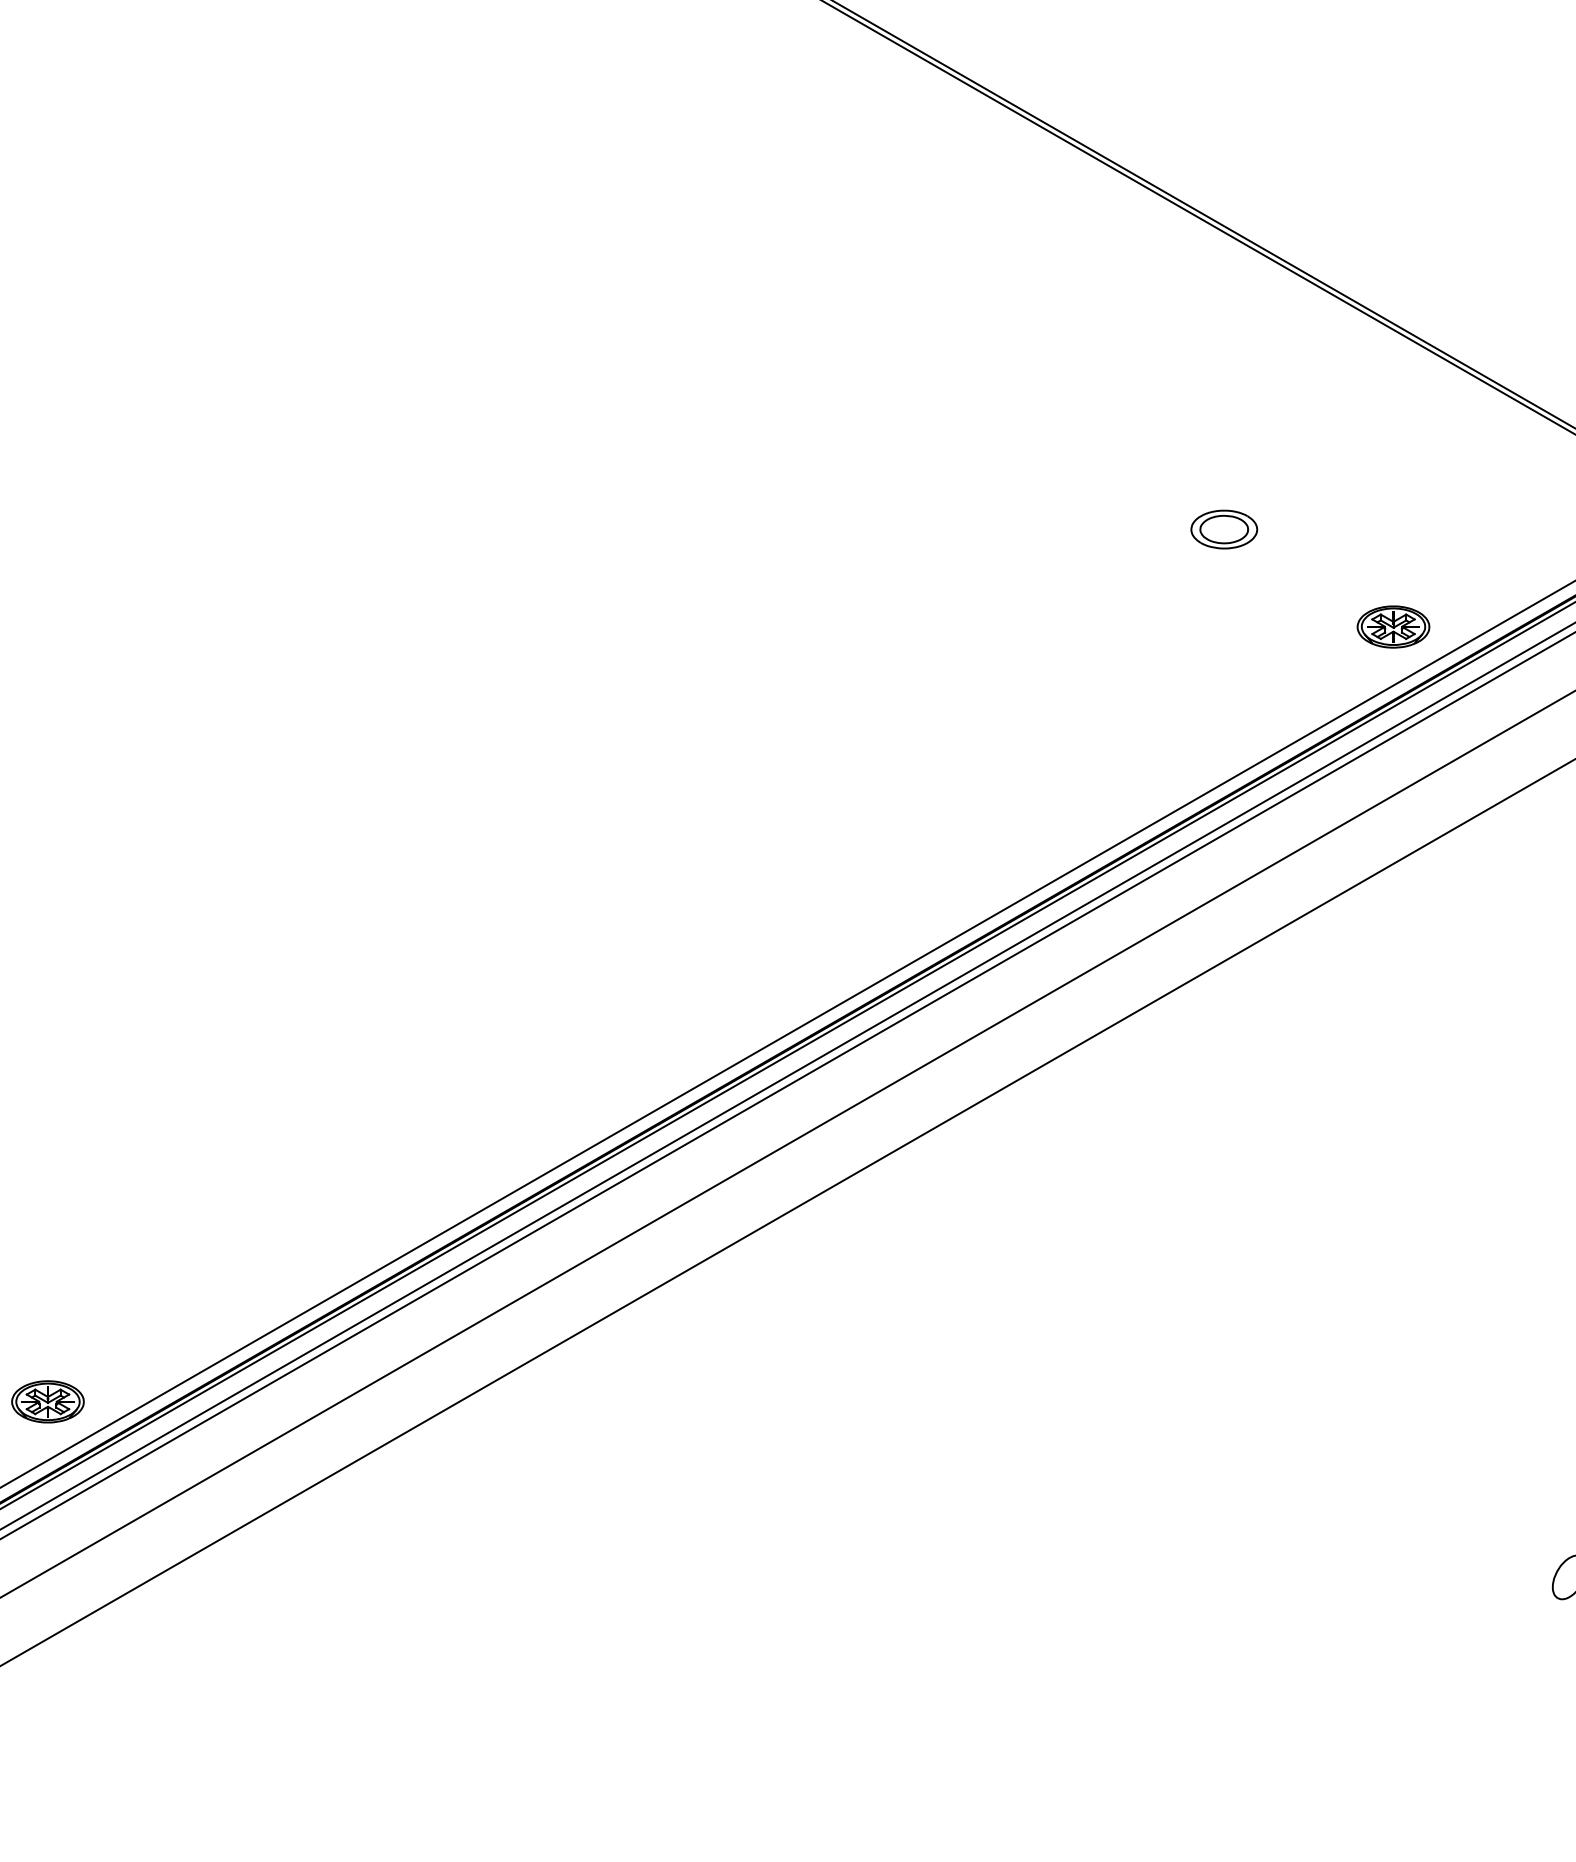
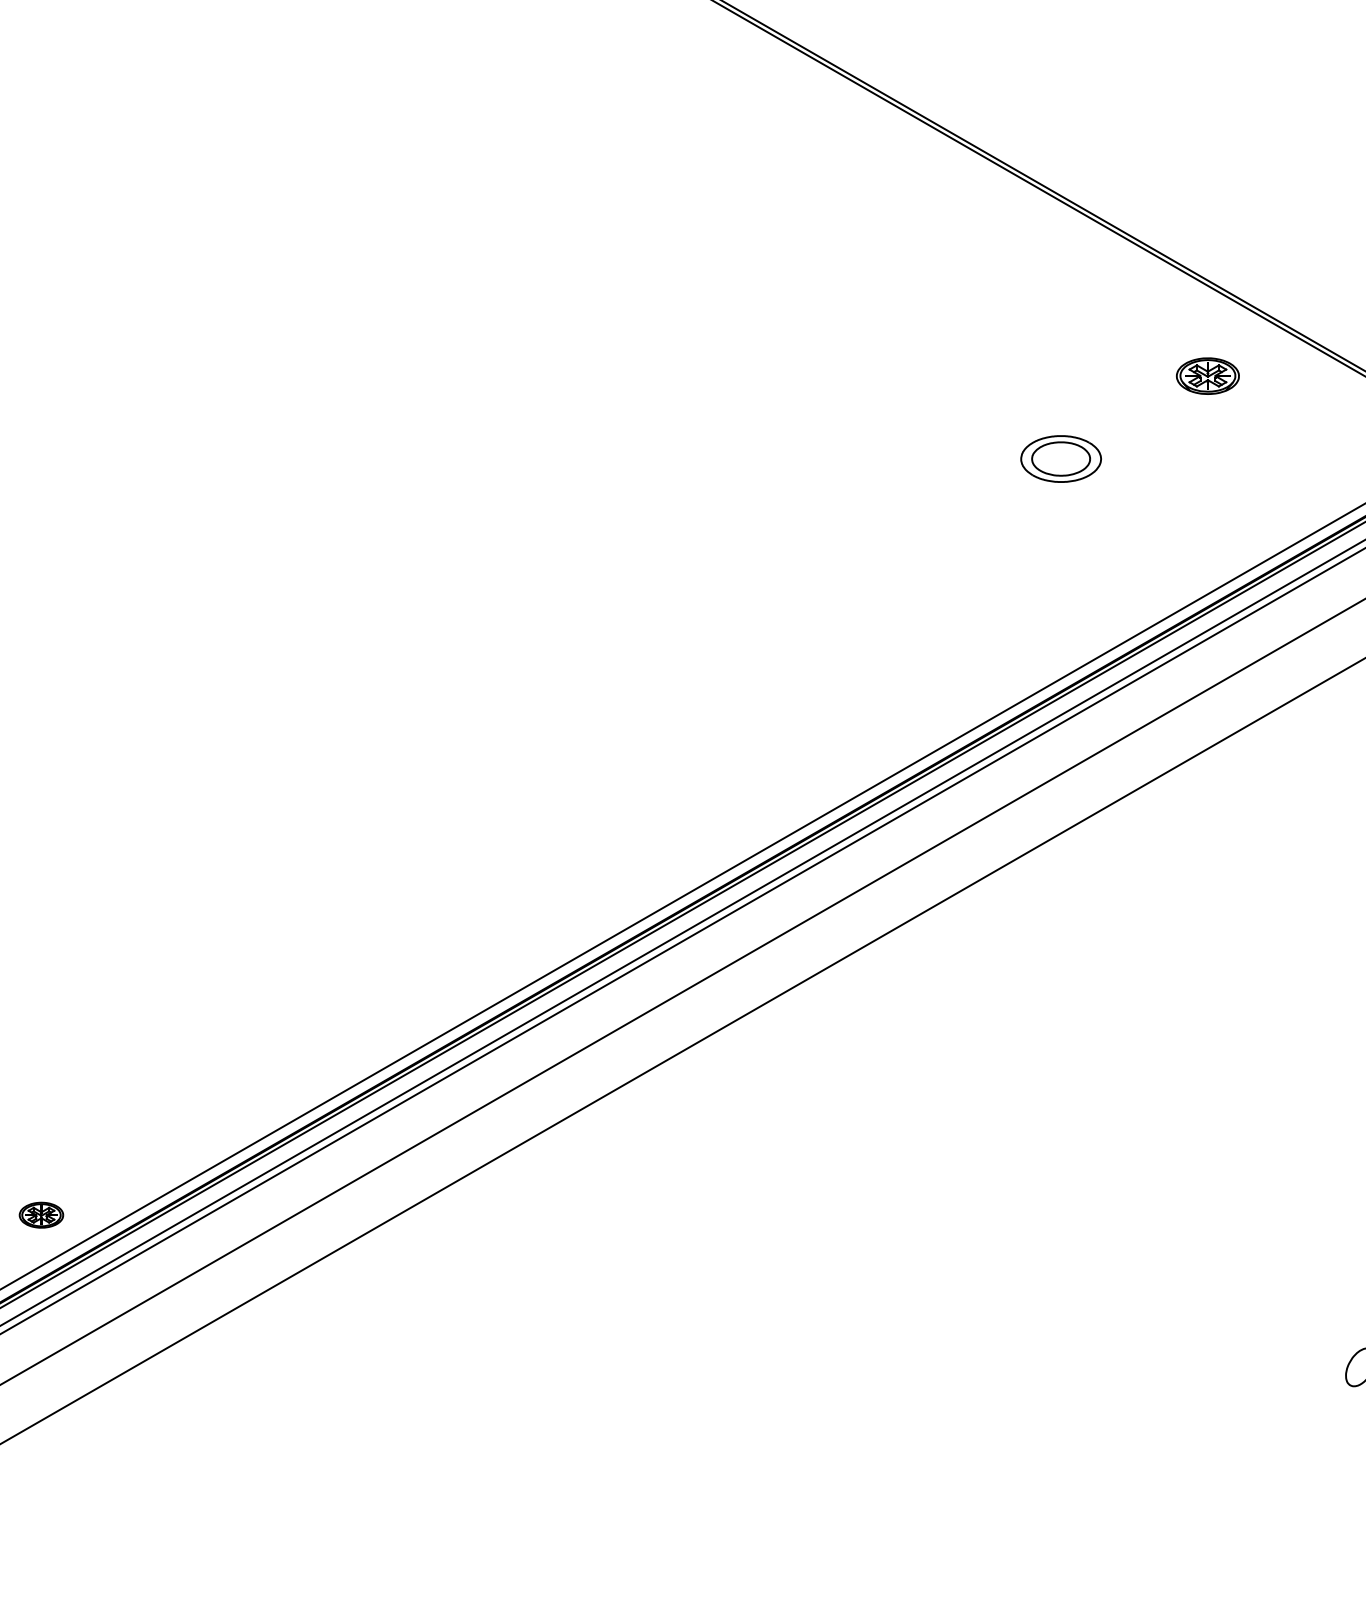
part: (1224, 529) -> (1061, 458), size x1.4
part: (1393, 626) -> (1207, 375), moved
part: (47, 1401) -> (41, 1214), size x0.7

